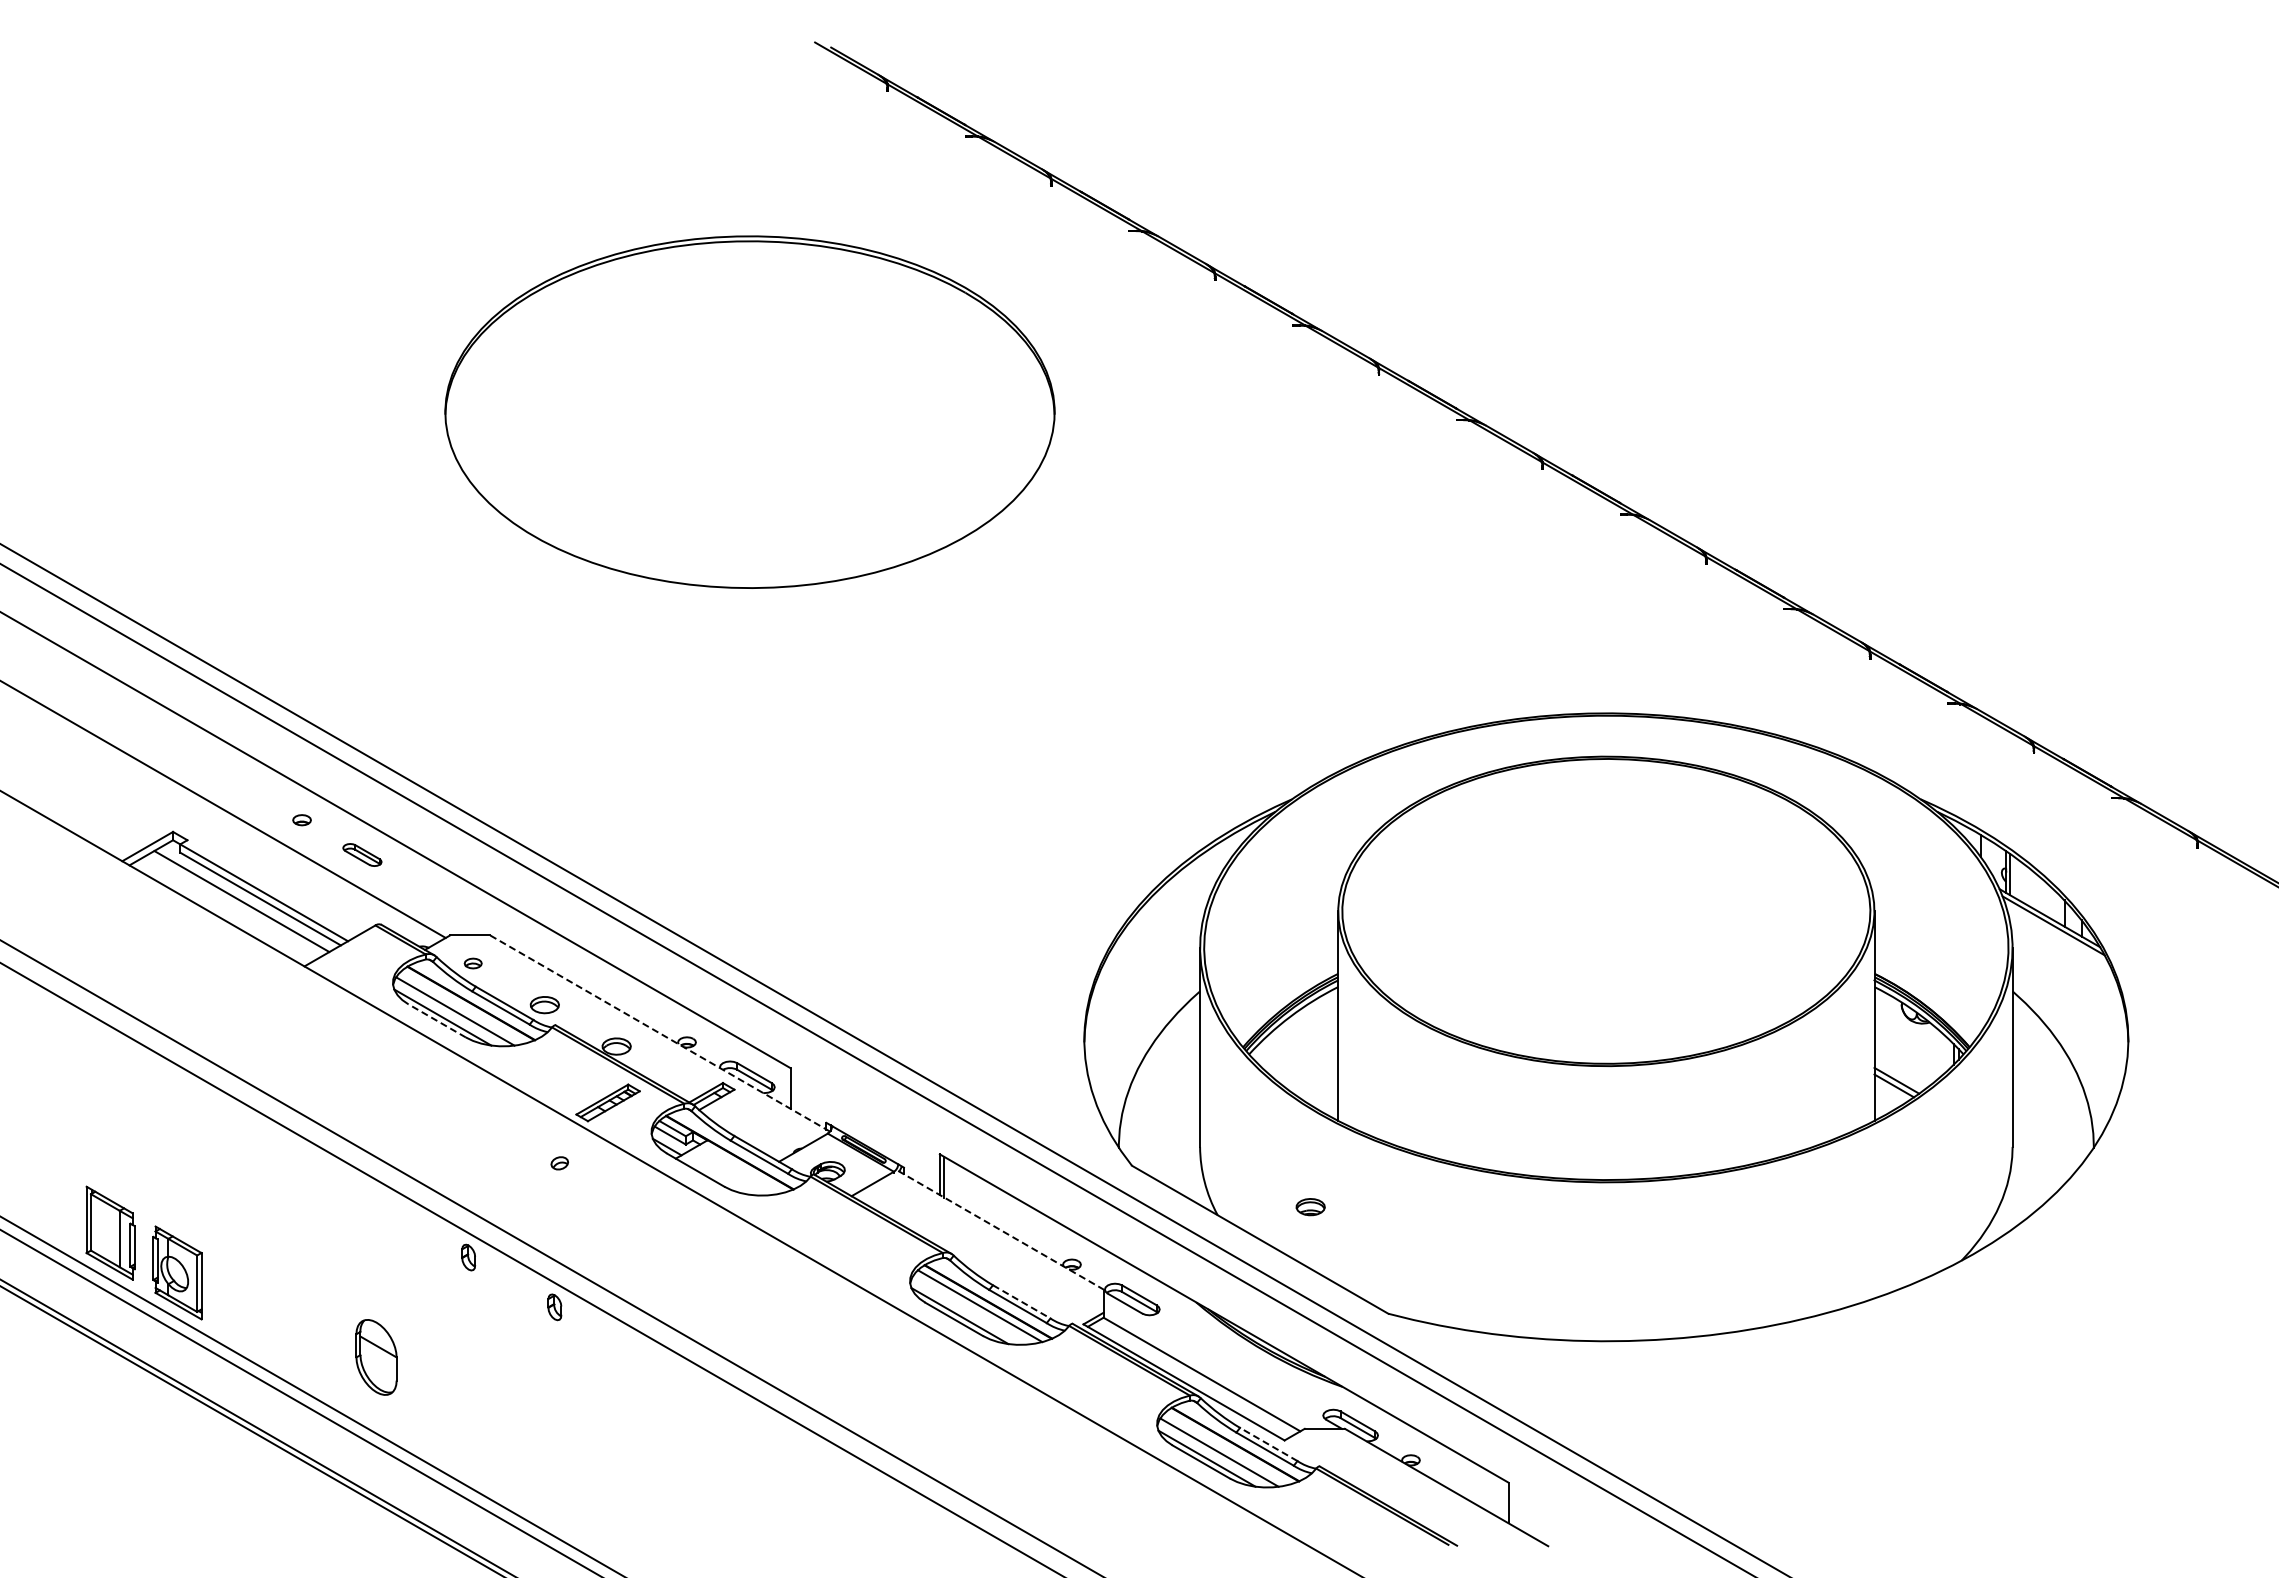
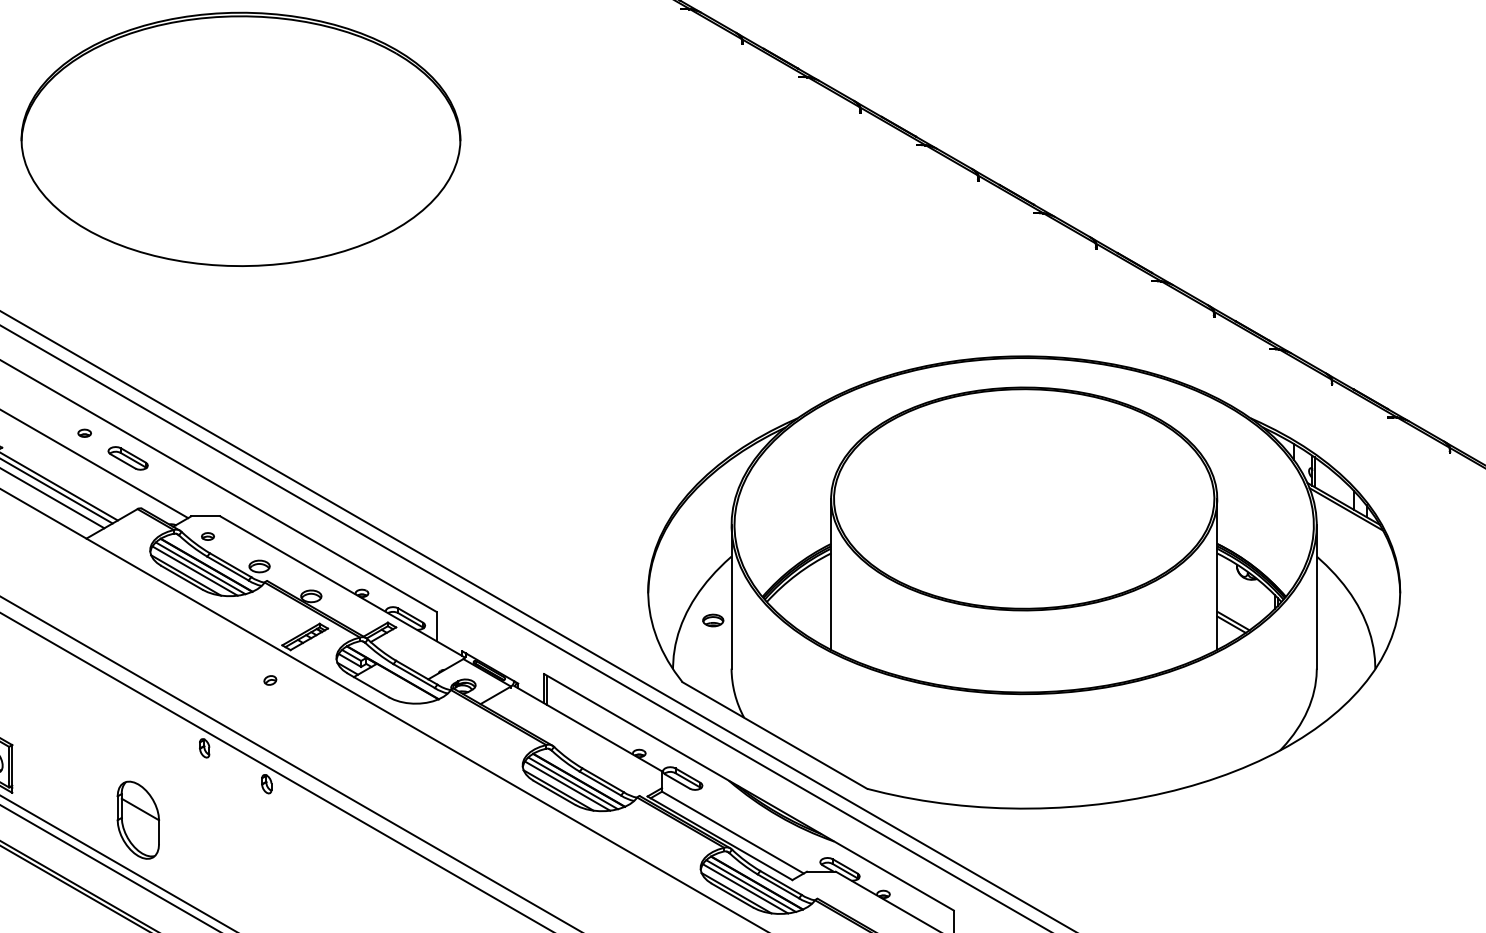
part: (749, 411) -> (240, 138), moved
part: (362, 854) -> (128, 458), size x1.43
line: (462, 1007) -> (200, 568), added
line: (436, 1020) -> (181, 577), dashed -> solid
line: (660, 1033) -> (342, 586), dashed -> solid
part: (1310, 1207) -> (713, 620), moved
line: (1000, 1230) -> (587, 728), dashed -> solid
line: (1022, 1302) -> (603, 780), dashed -> solid
line: (972, 1309) -> (567, 785), added
part: (376, 1357) -> (138, 820), size x1.43
line: (1268, 1444) -> (780, 882), dashed -> solid
line: (1226, 1448) -> (750, 885), added

